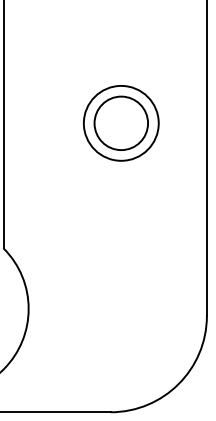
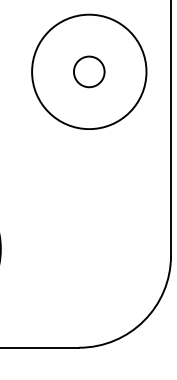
circle: (120, 122) -> (88, 71), size x1.6
circle: (121, 123) -> (89, 72), size x0.6

